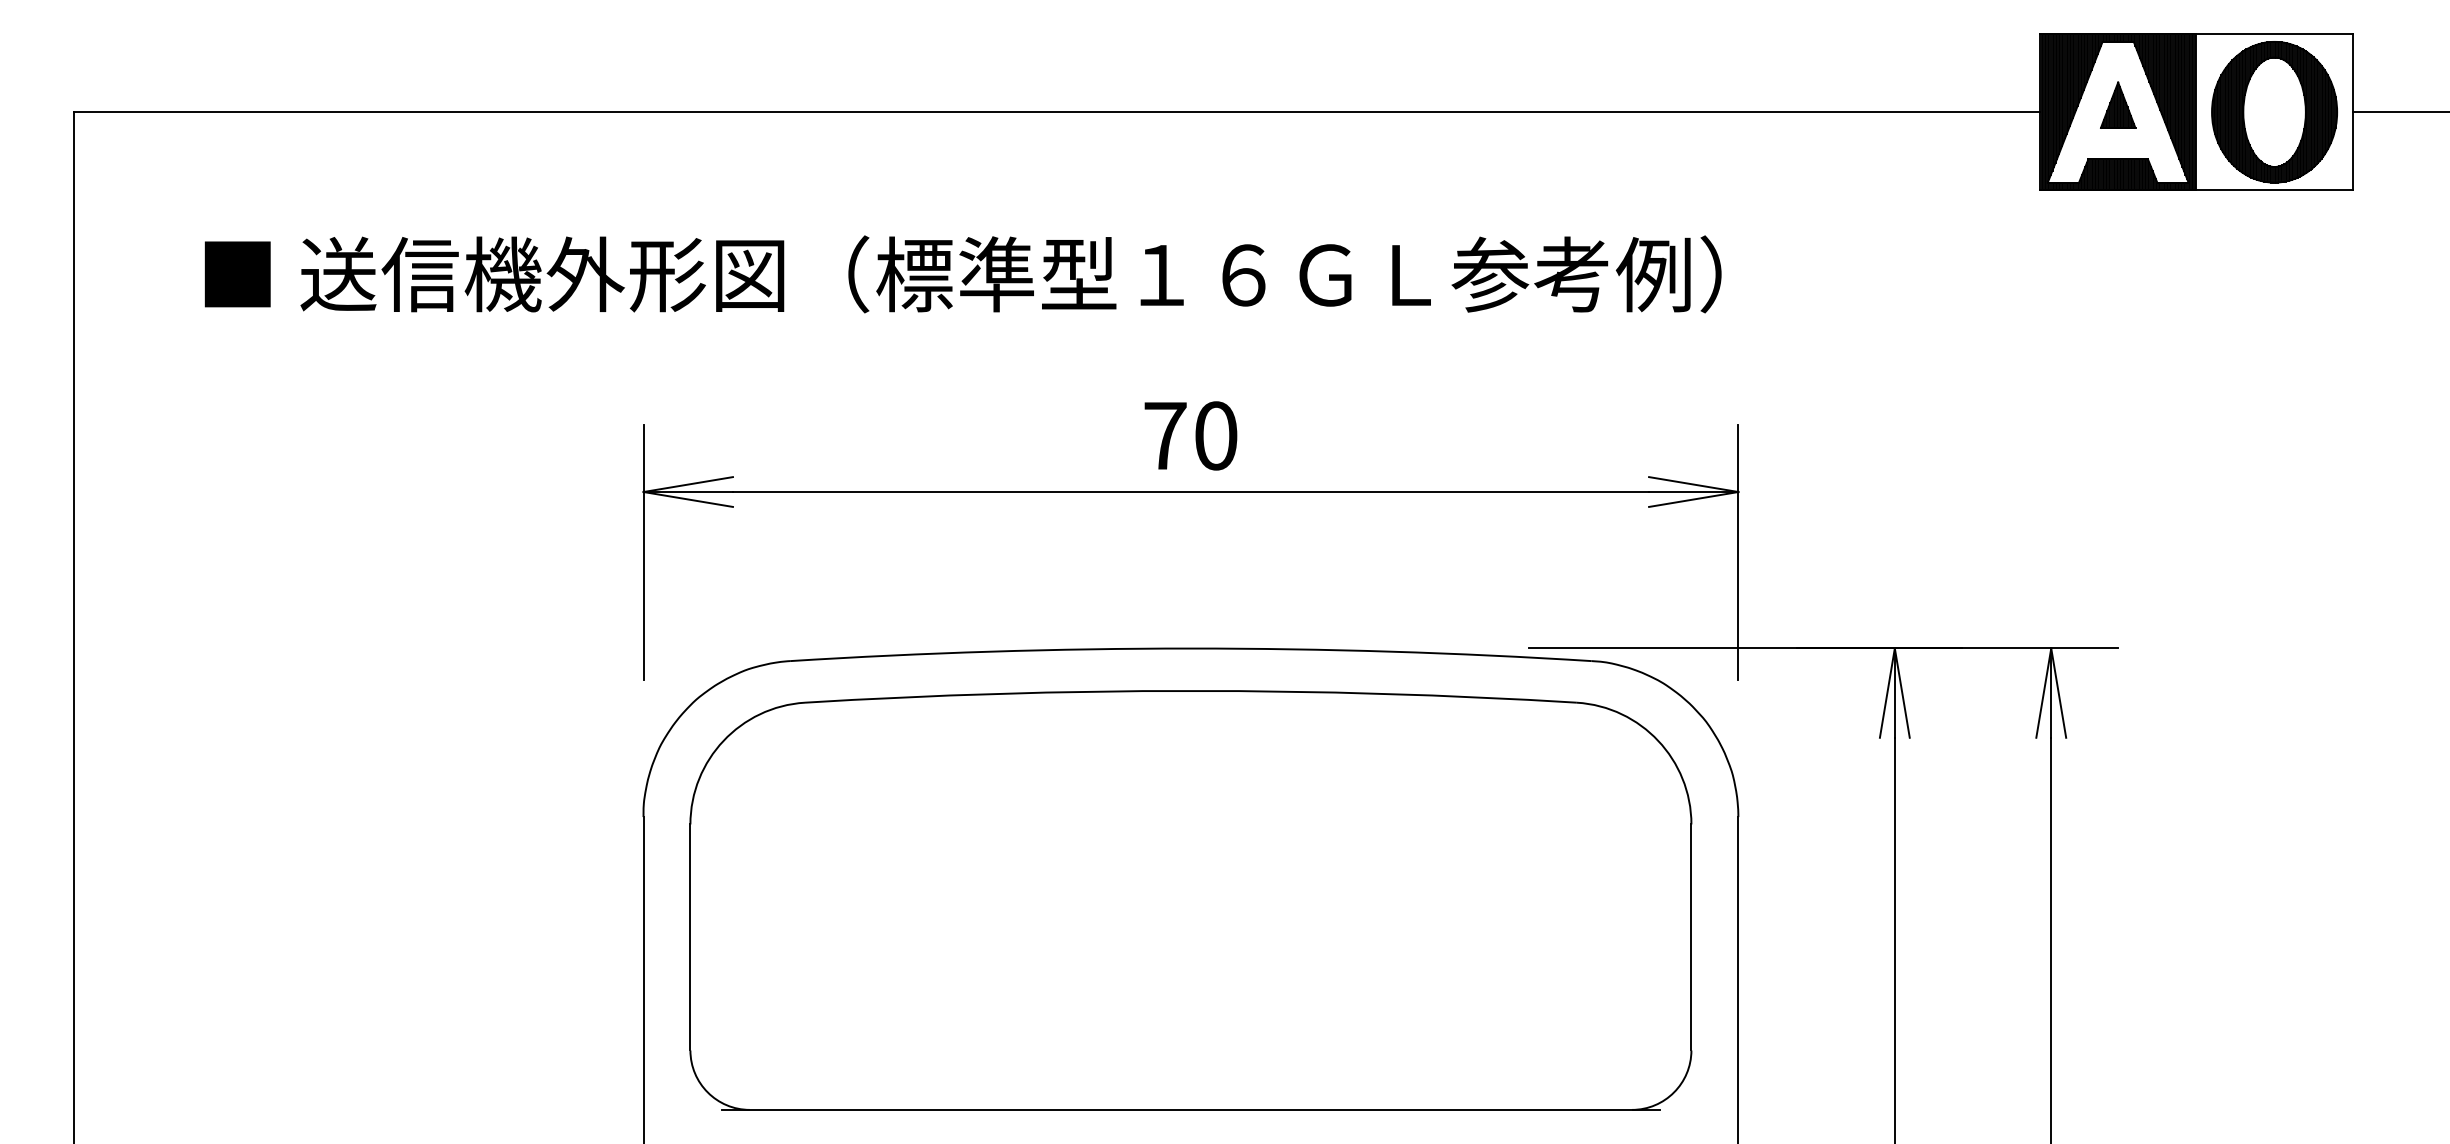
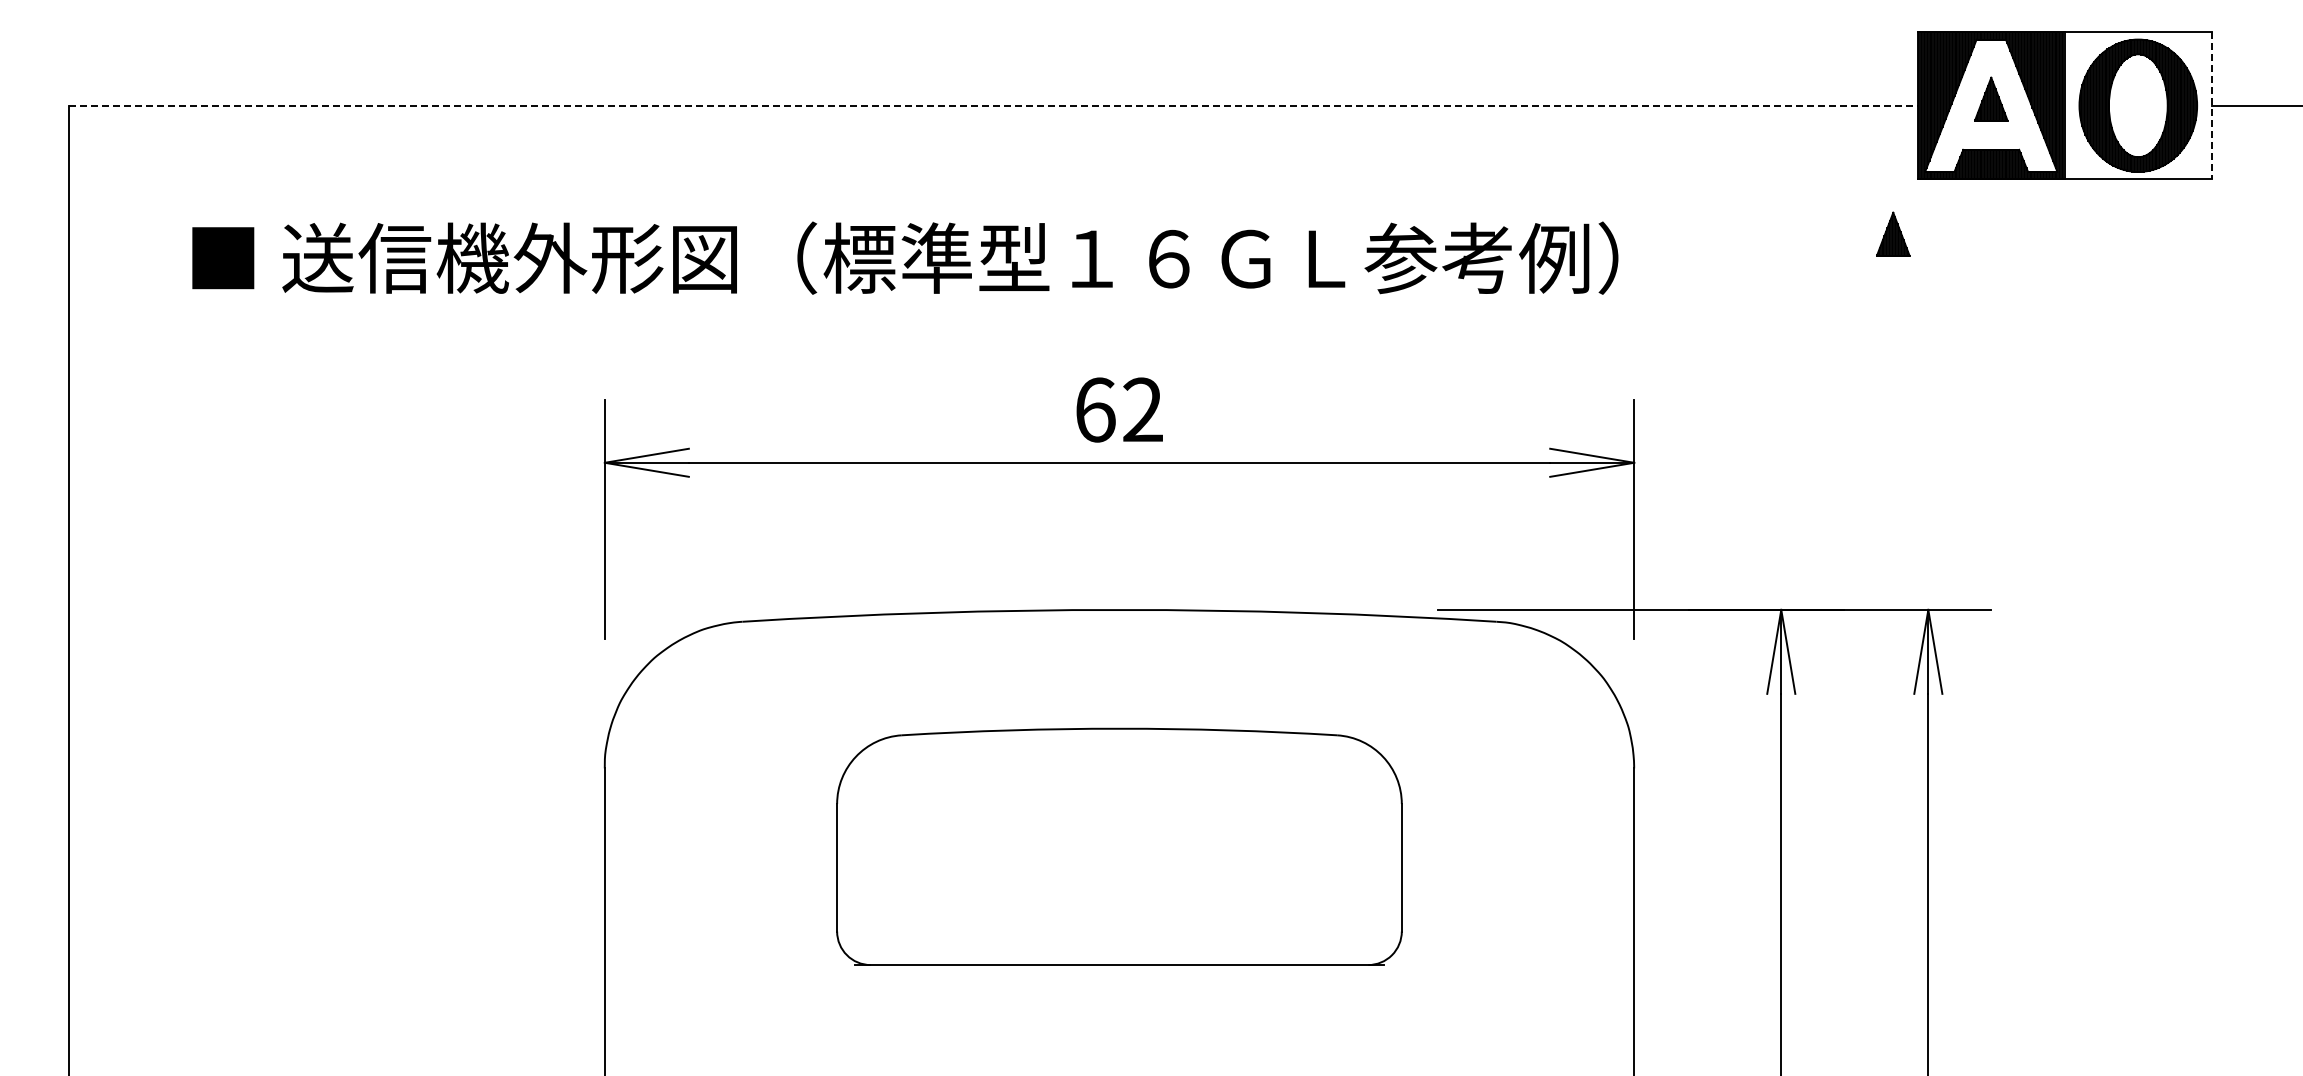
line: (1056, 111) -> (993, 105), solid -> dashed
line: (2352, 111) -> (2211, 105), solid -> dashed
part: (2014, 248) -> (1893, 233), added
text: (1190, 435) -> (1119, 409), 70 -> 62
part: (1190, 900) -> (1119, 846), size x0.6

